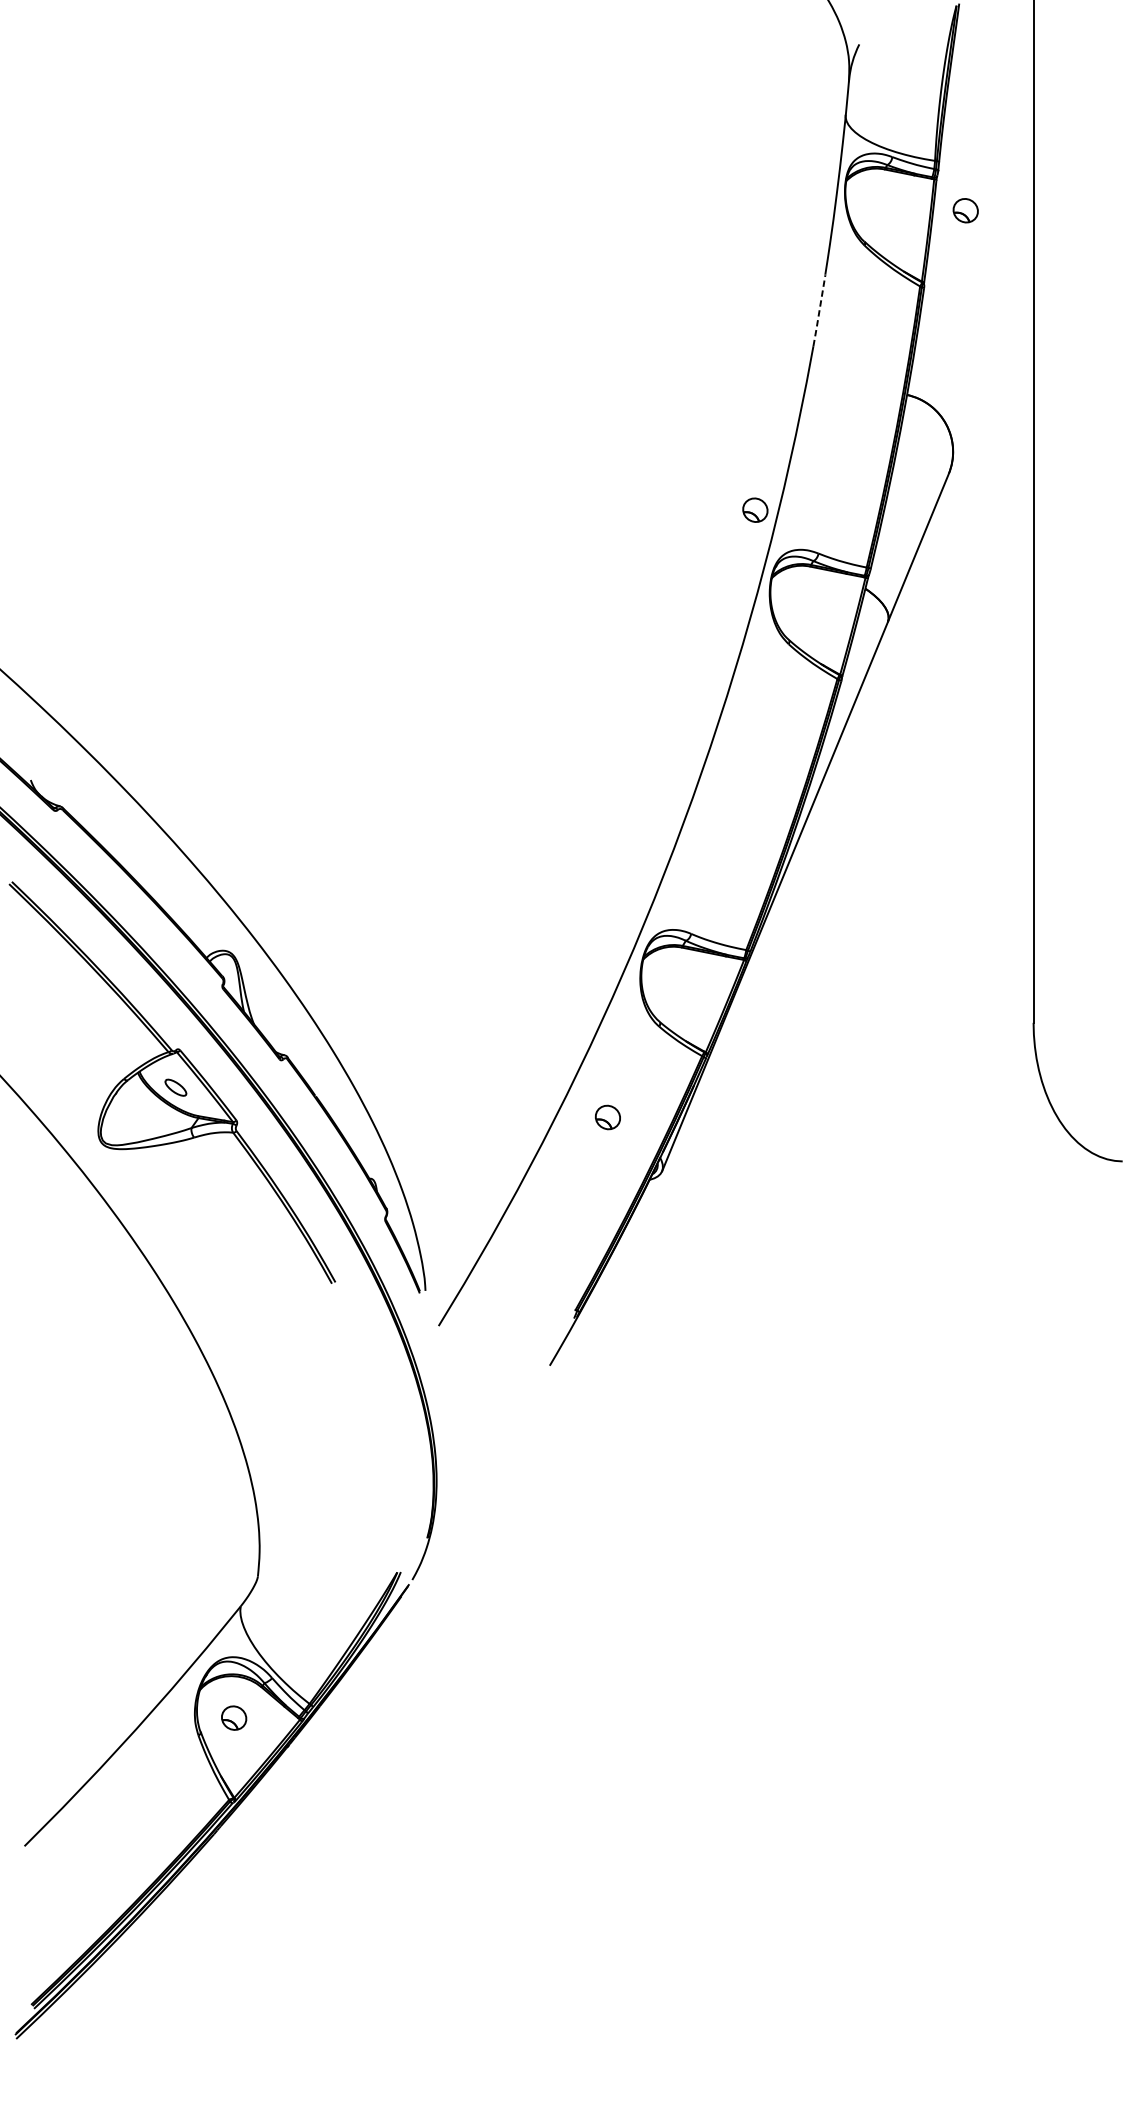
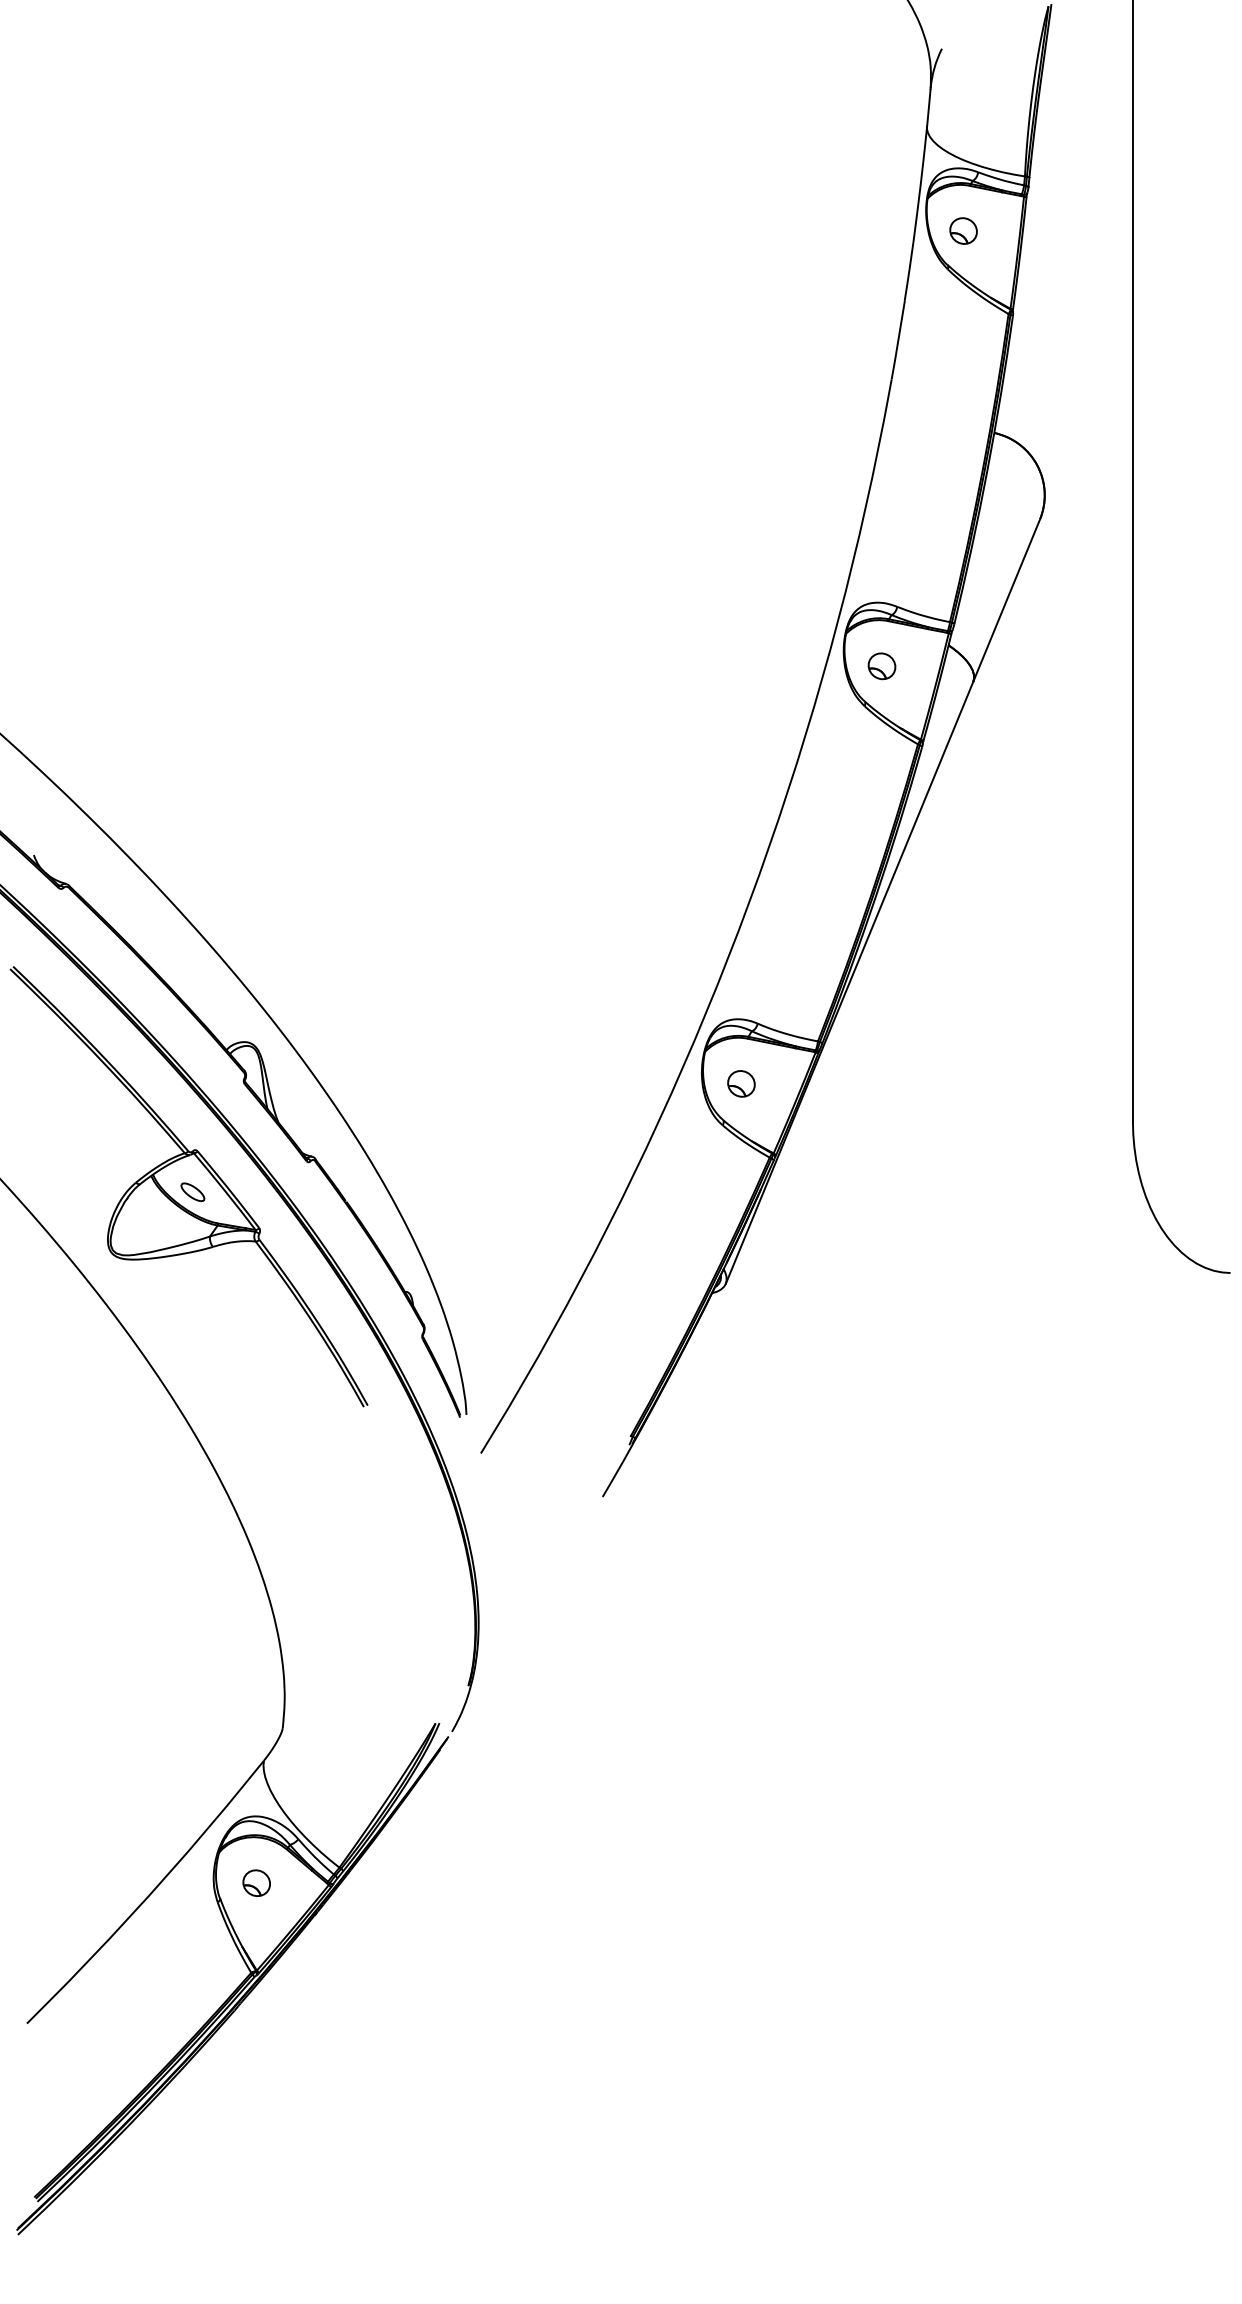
part: (965, 210) -> (963, 230), moved
line: (819, 310) -> (898, 340), dashed -> solid
part: (754, 510) -> (881, 666), moved
part: (608, 1117) -> (741, 1083), moved

